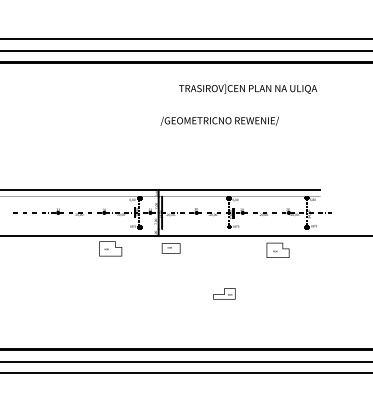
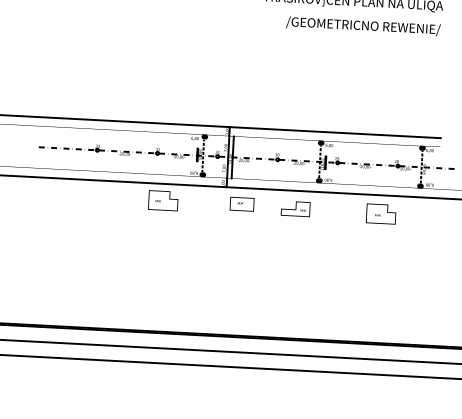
text: (219, 120) -> (362, 25), moved
text: (224, 293) -> (295, 208), moved

